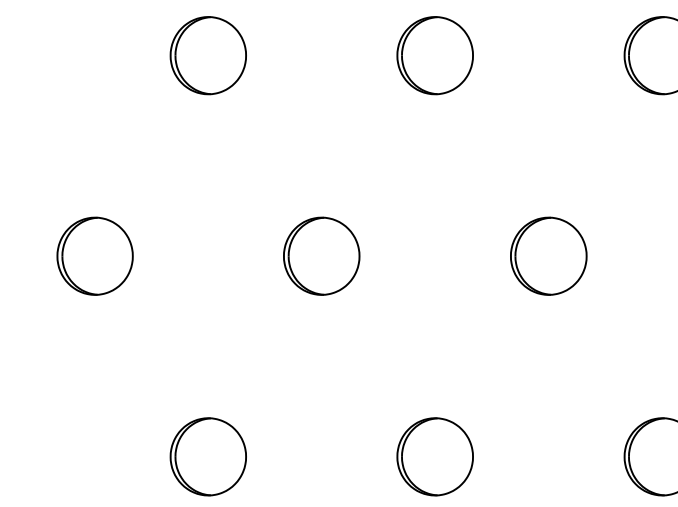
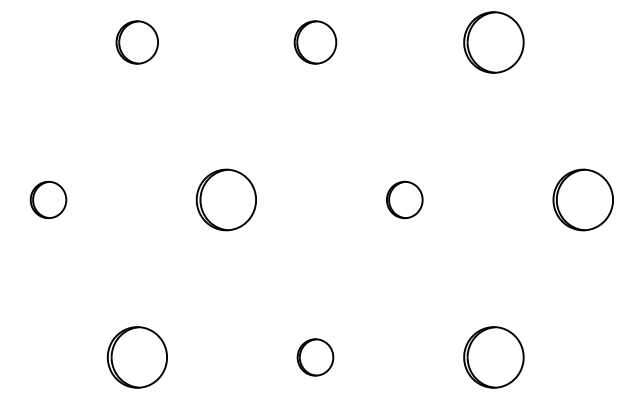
part: (207, 55) -> (136, 42), size x0.7
part: (435, 55) -> (315, 42), size x0.7
part: (95, 255) -> (48, 199), size x0.6
part: (548, 255) -> (404, 199), size x0.6
part: (435, 456) -> (315, 357), size x0.6

